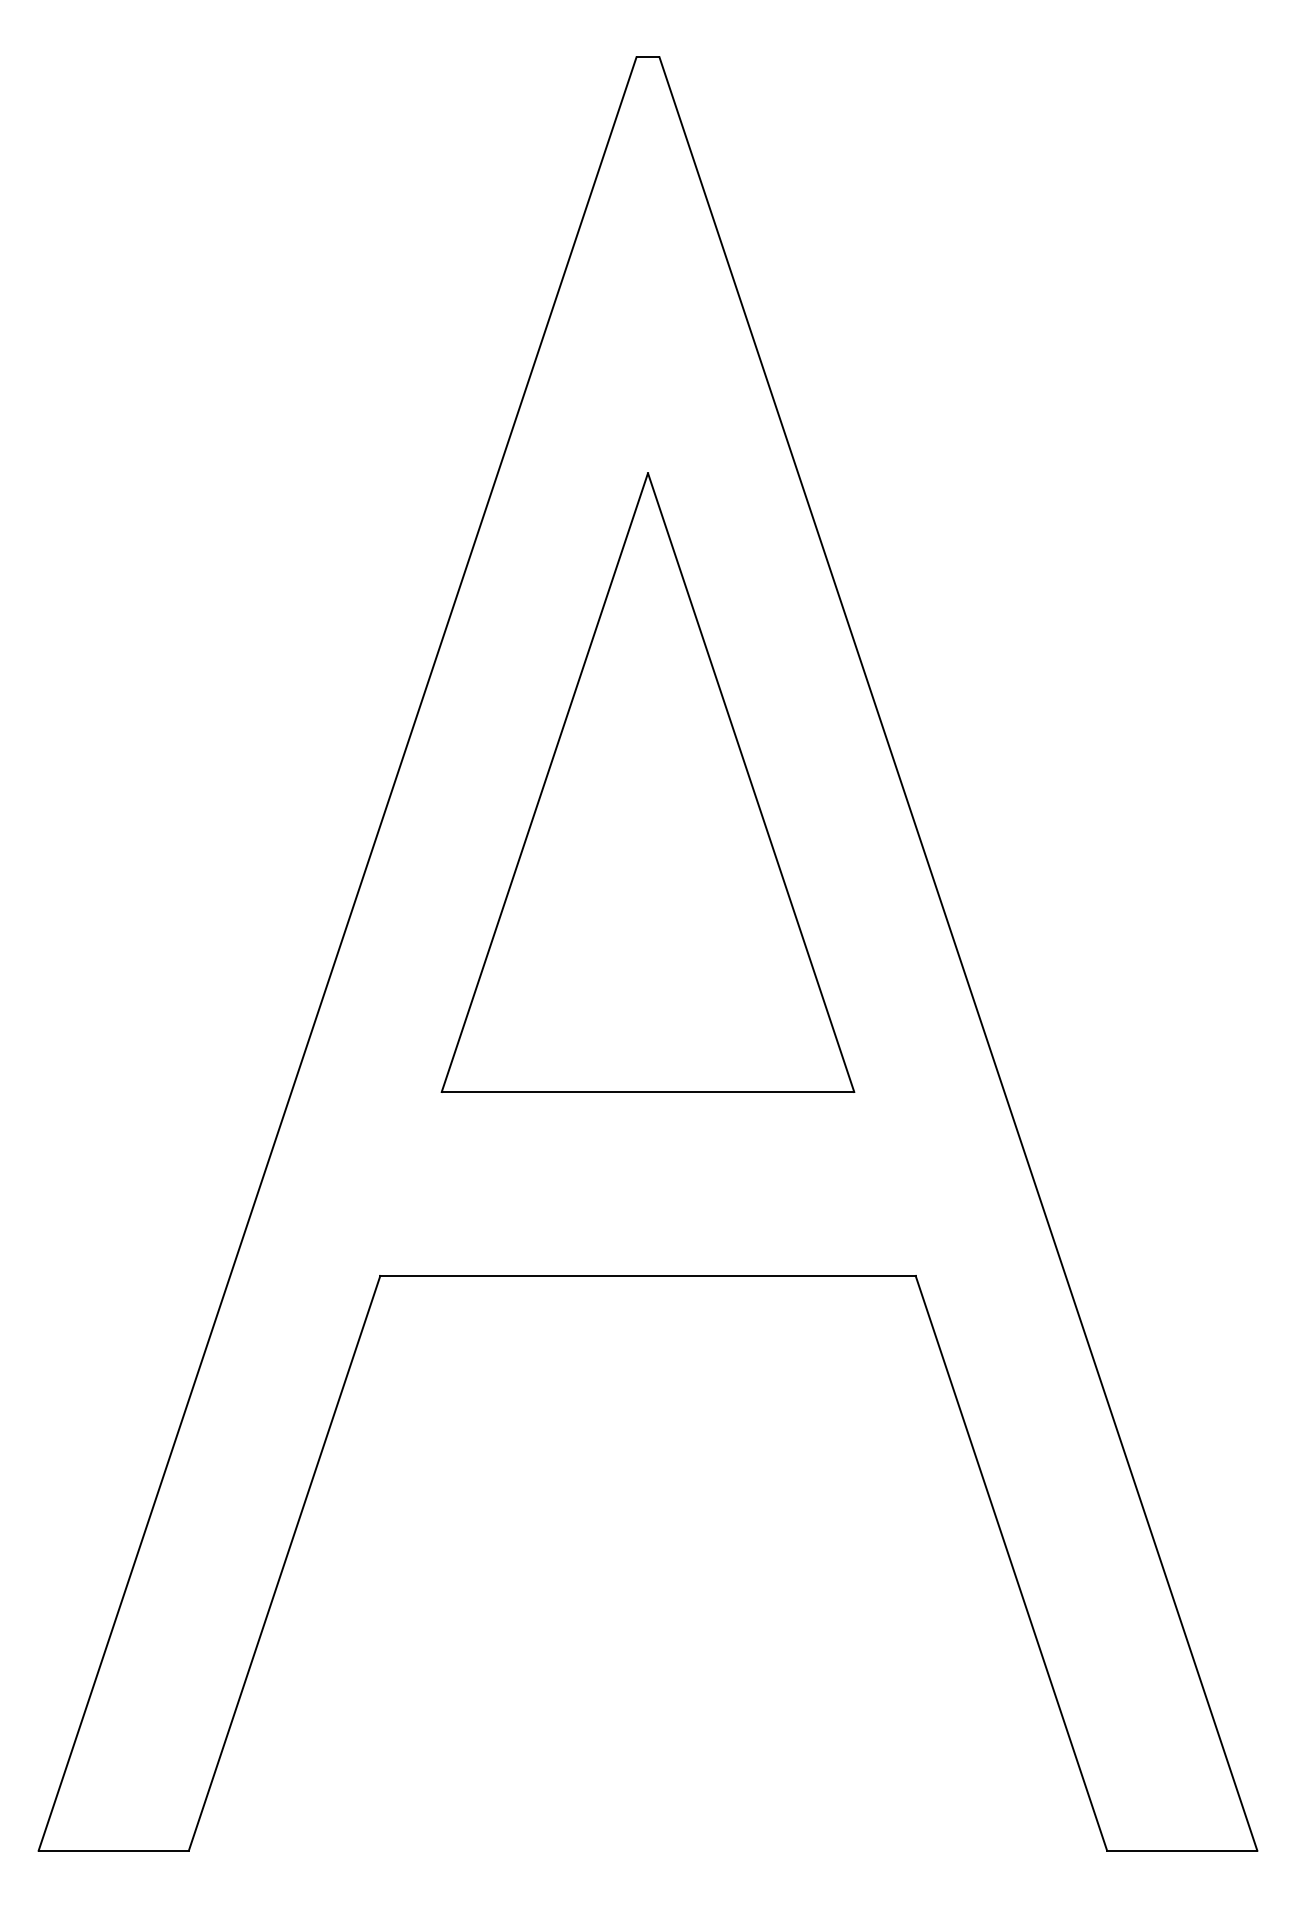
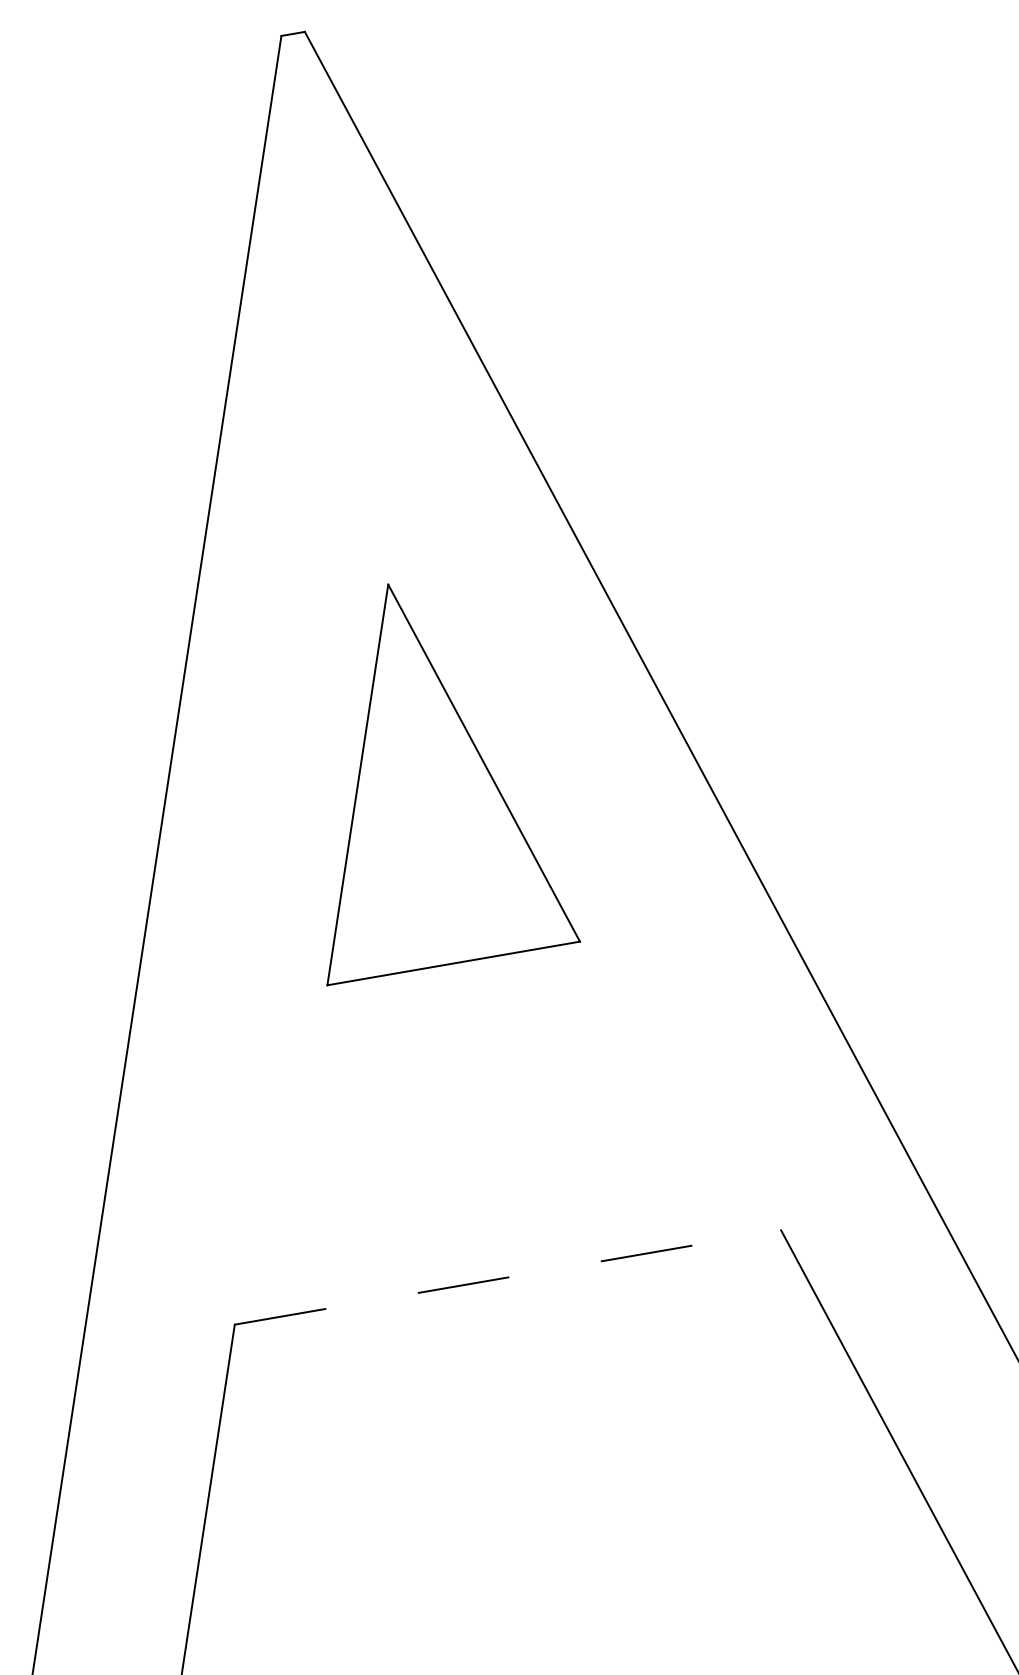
part: (647, 782) -> (420, 774), size x0.6
line: (648, 1275) -> (508, 1276), solid -> dashed

